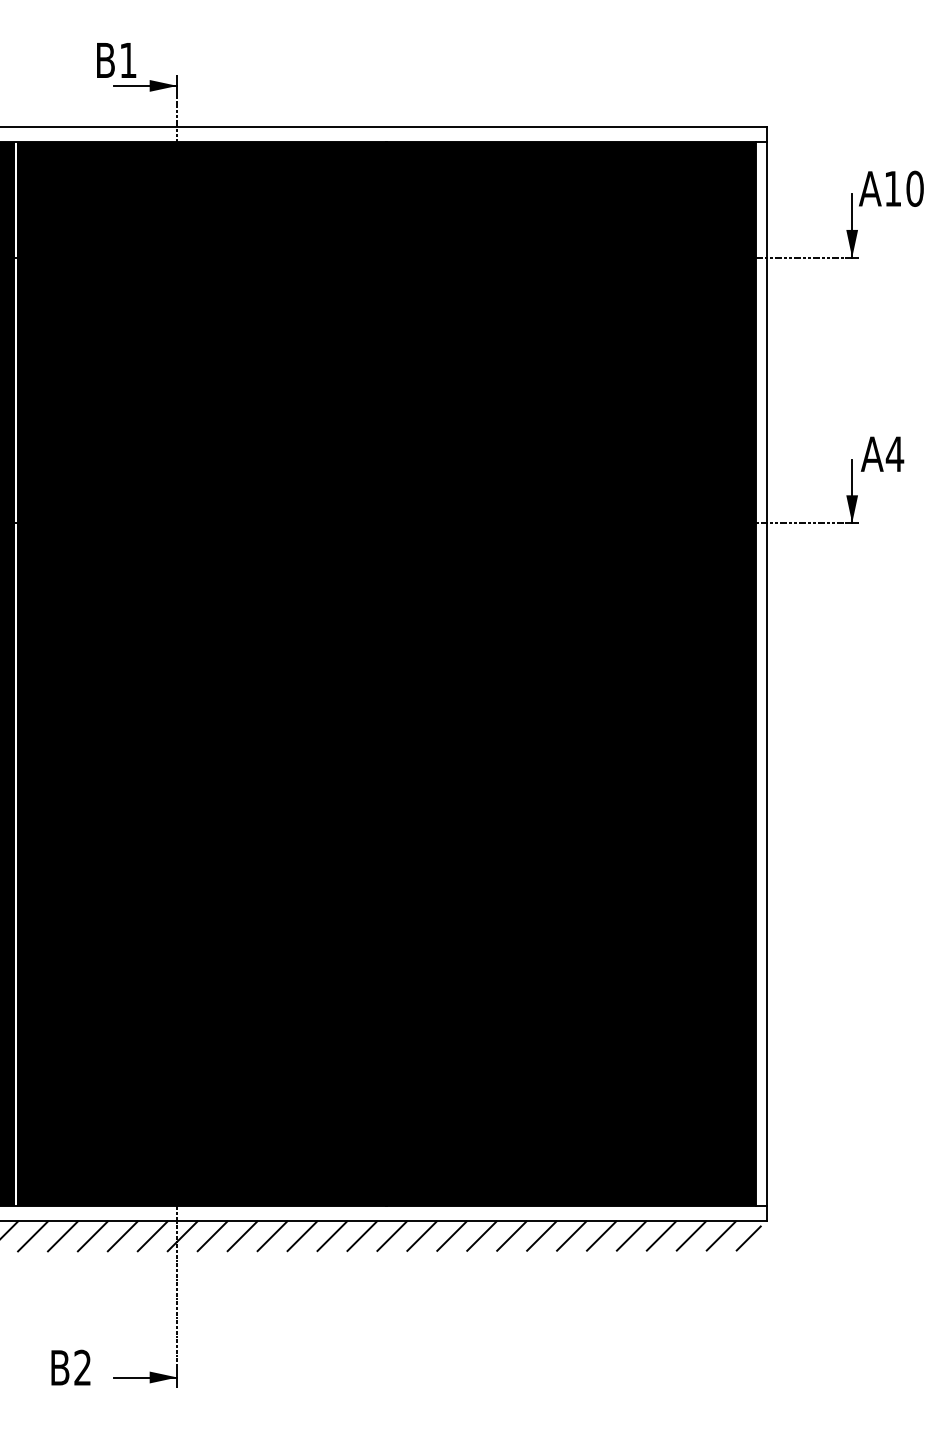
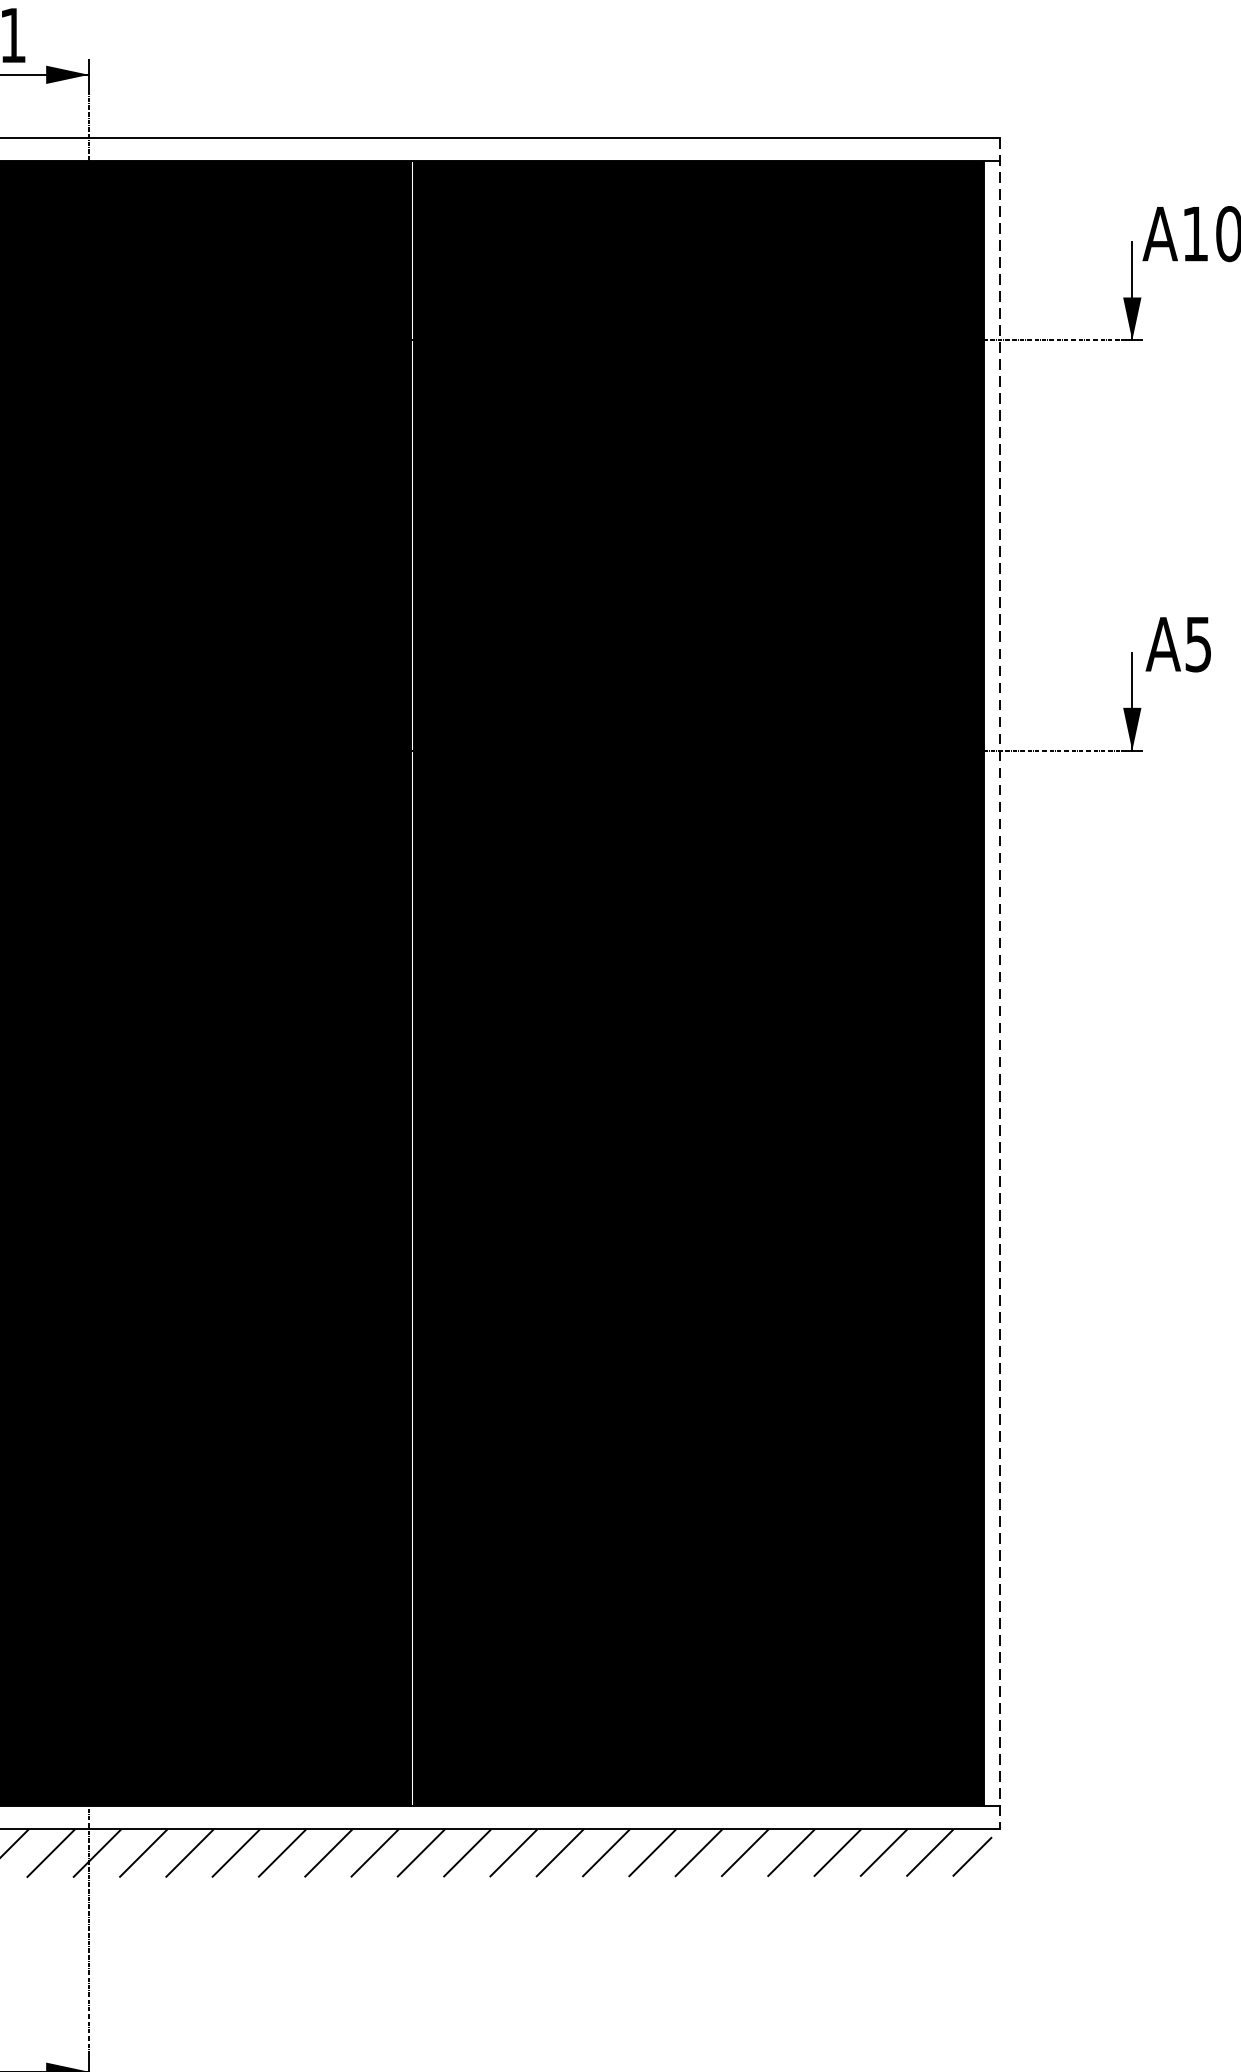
text: (894, 454) -> (1197, 644), A4 -> A5
line: (766, 673) -> (999, 983), solid -> dashed

